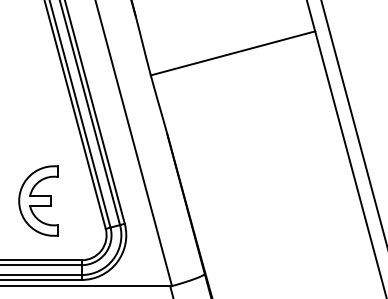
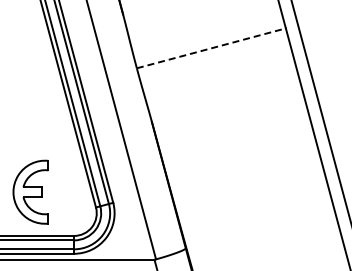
line: (233, 53) -> (211, 48), solid -> dashed
part: (37, 200) -> (30, 191), moved

